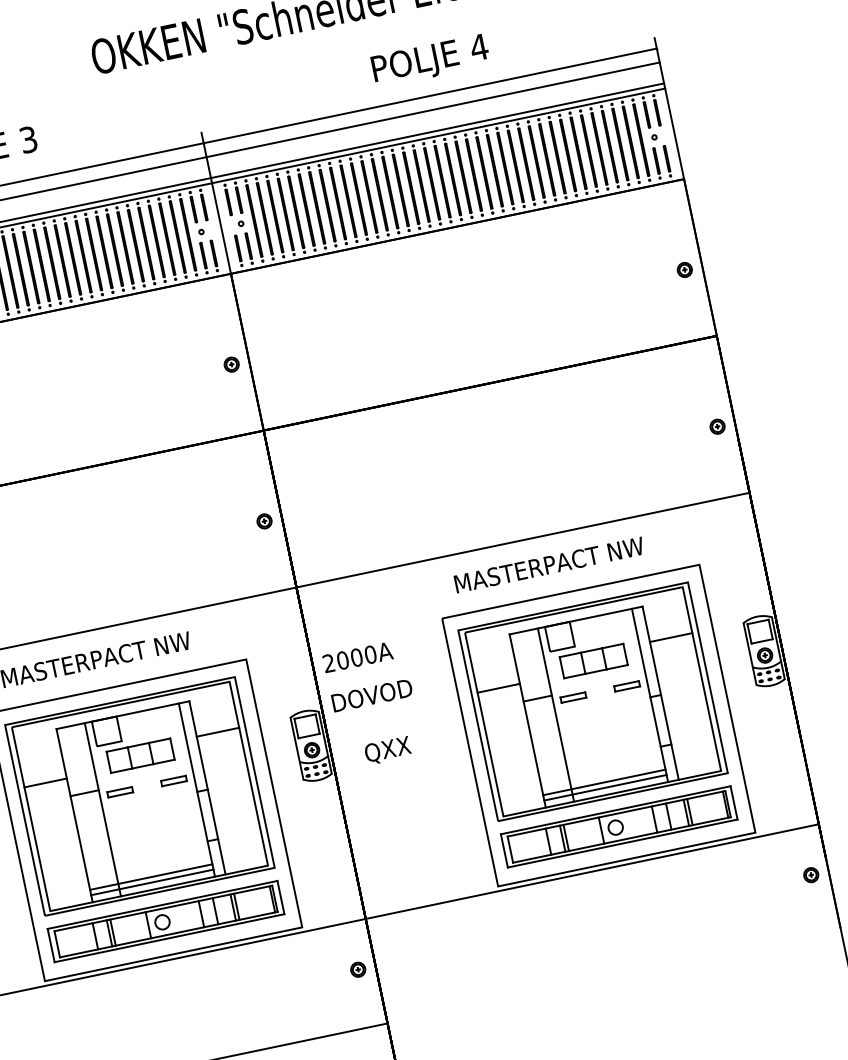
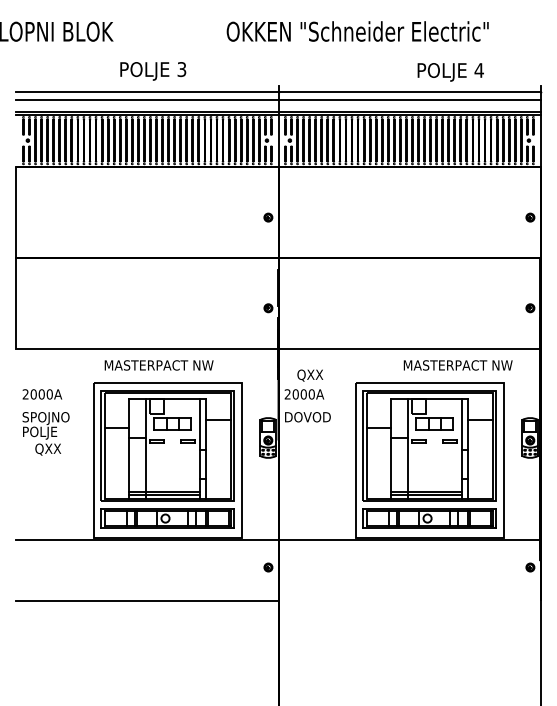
text: (430, 61) -> (450, 72), moved
text: (548, 565) -> (457, 365), moved
text: (388, 750) -> (310, 375), moved

